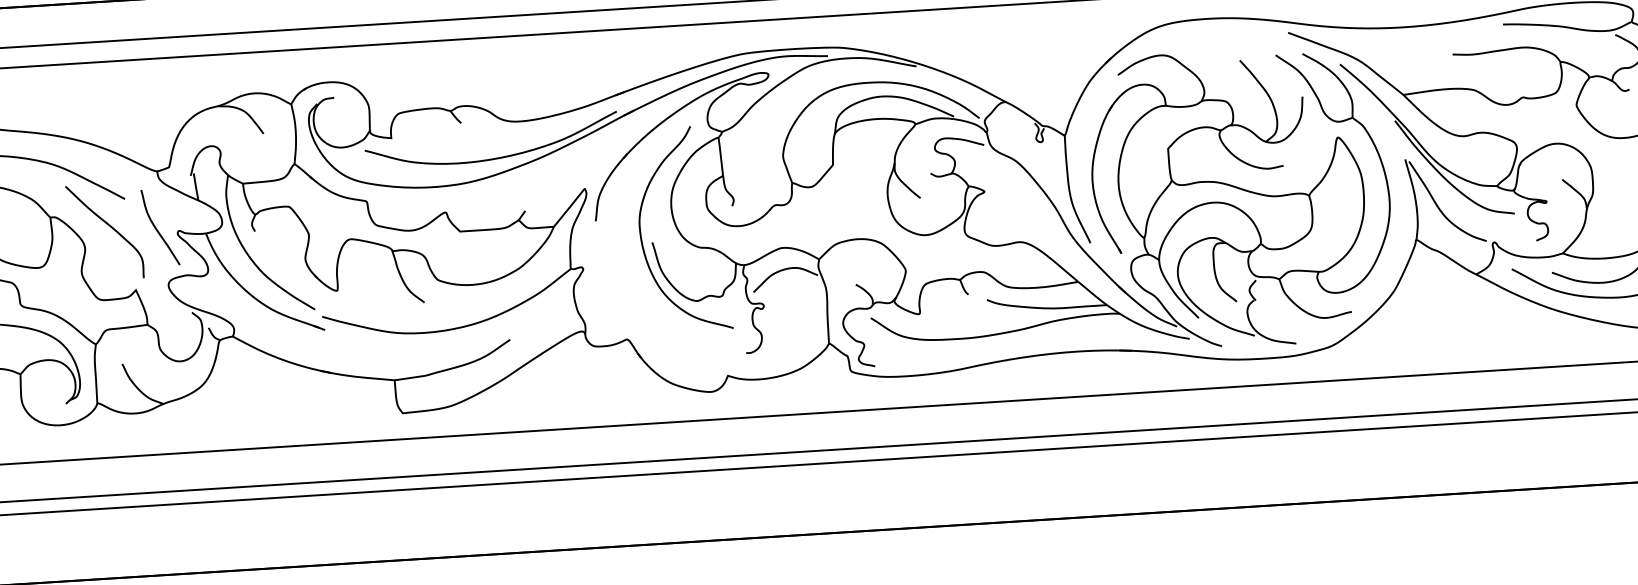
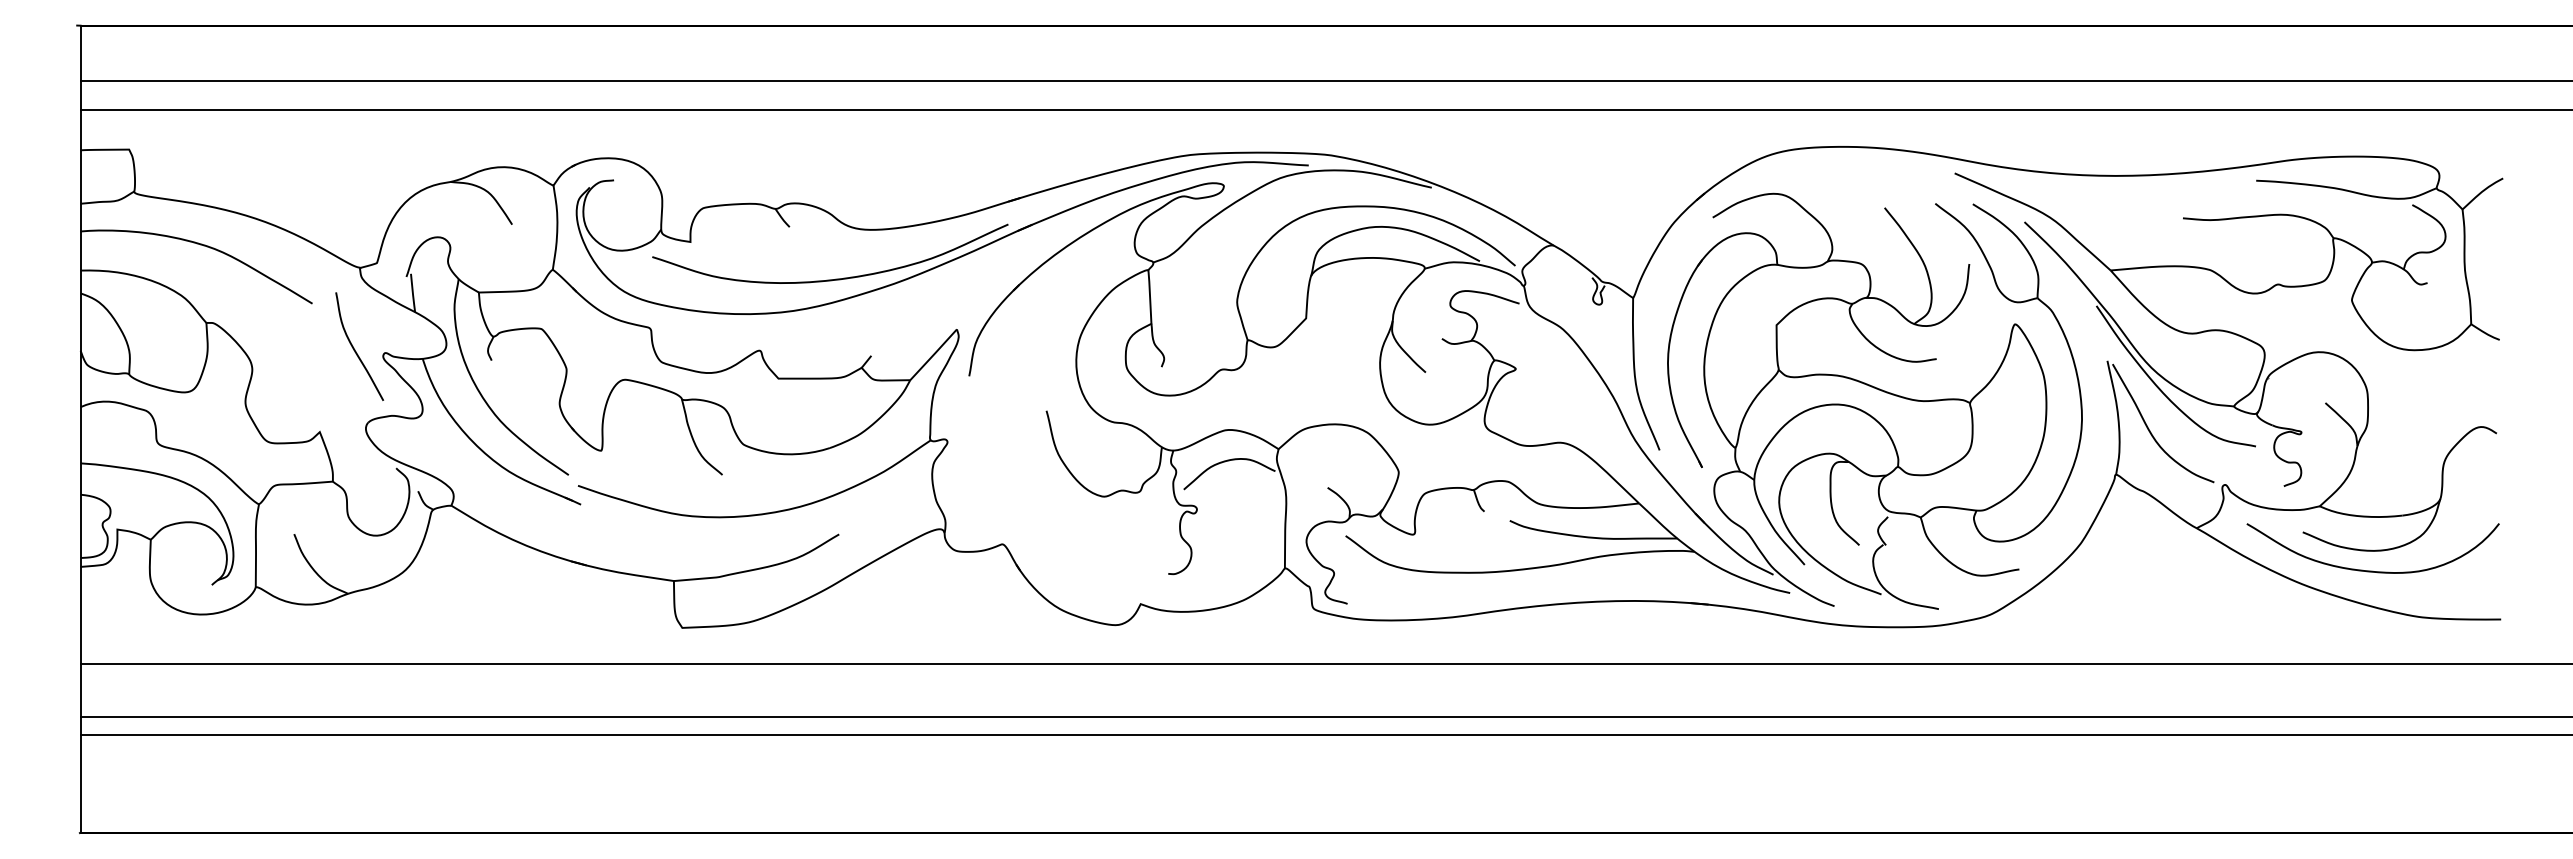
curve: (109, 226) -> (288, 340), removed
curve: (641, 237) -> (1032, 403), removed

